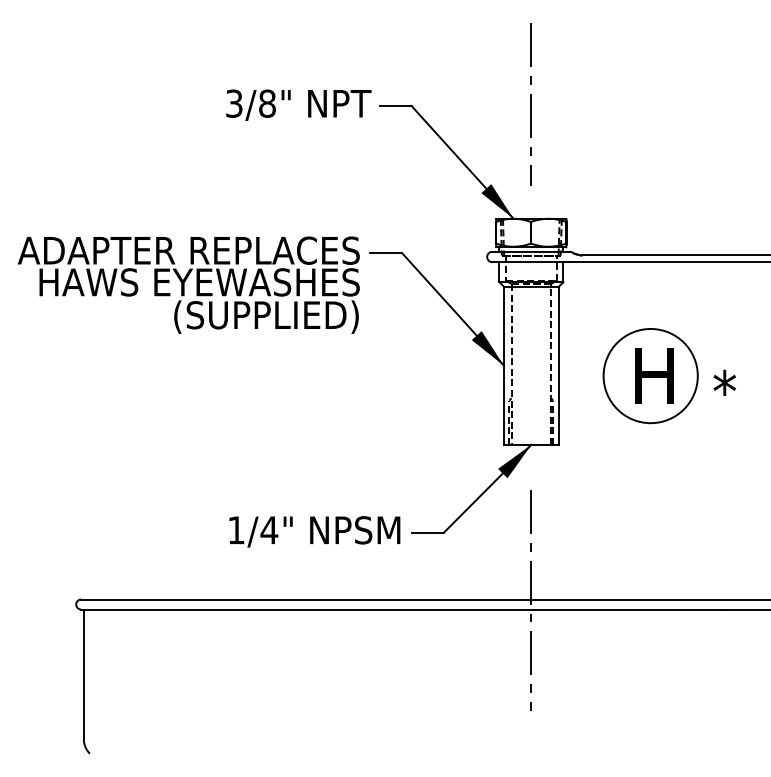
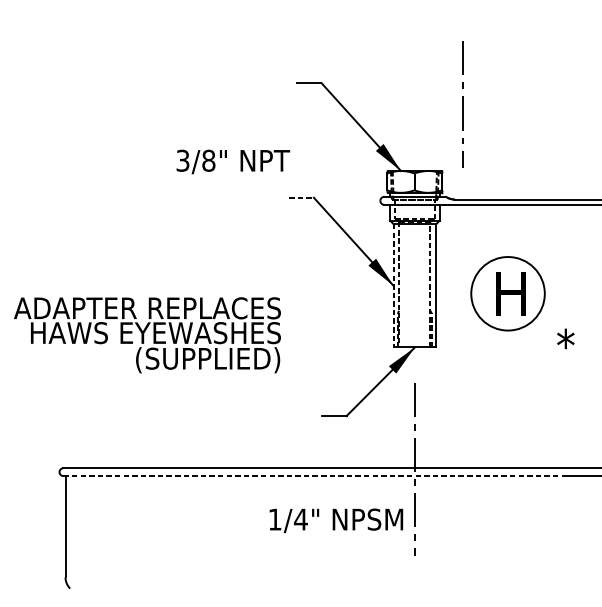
text: (298, 104) -> (233, 161), moved
line: (530, 104) -> (461, 104), moved
line: (386, 253) -> (301, 198), solid -> dashed
text: (188, 284) -> (147, 334), moved
line: (503, 366) -> (393, 286), solid -> dashed
text: (724, 382) -> (565, 338), moved
text: (314, 531) -> (336, 520), moved
line: (403, 609) -> (315, 476), solid -> dashed

